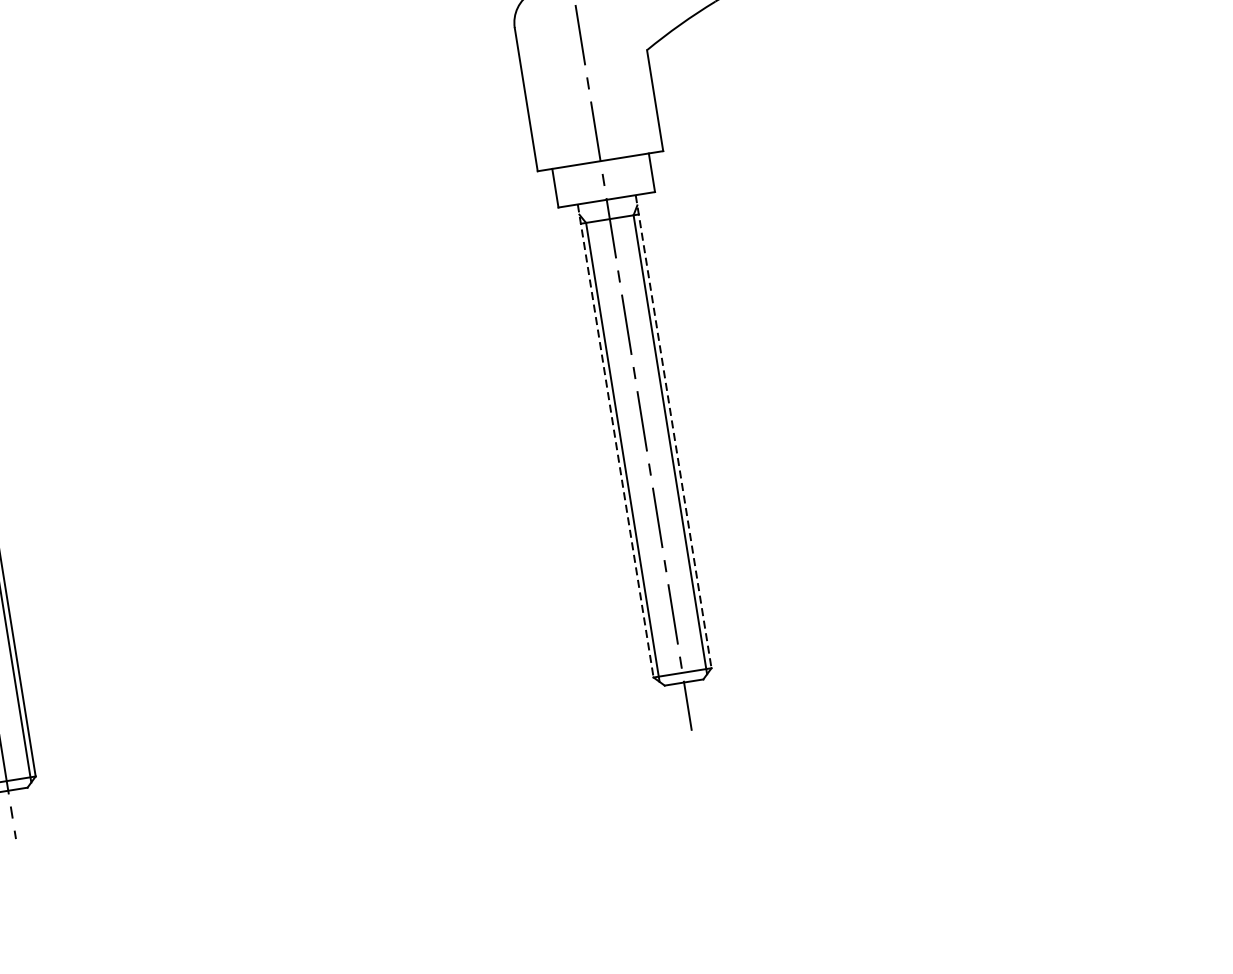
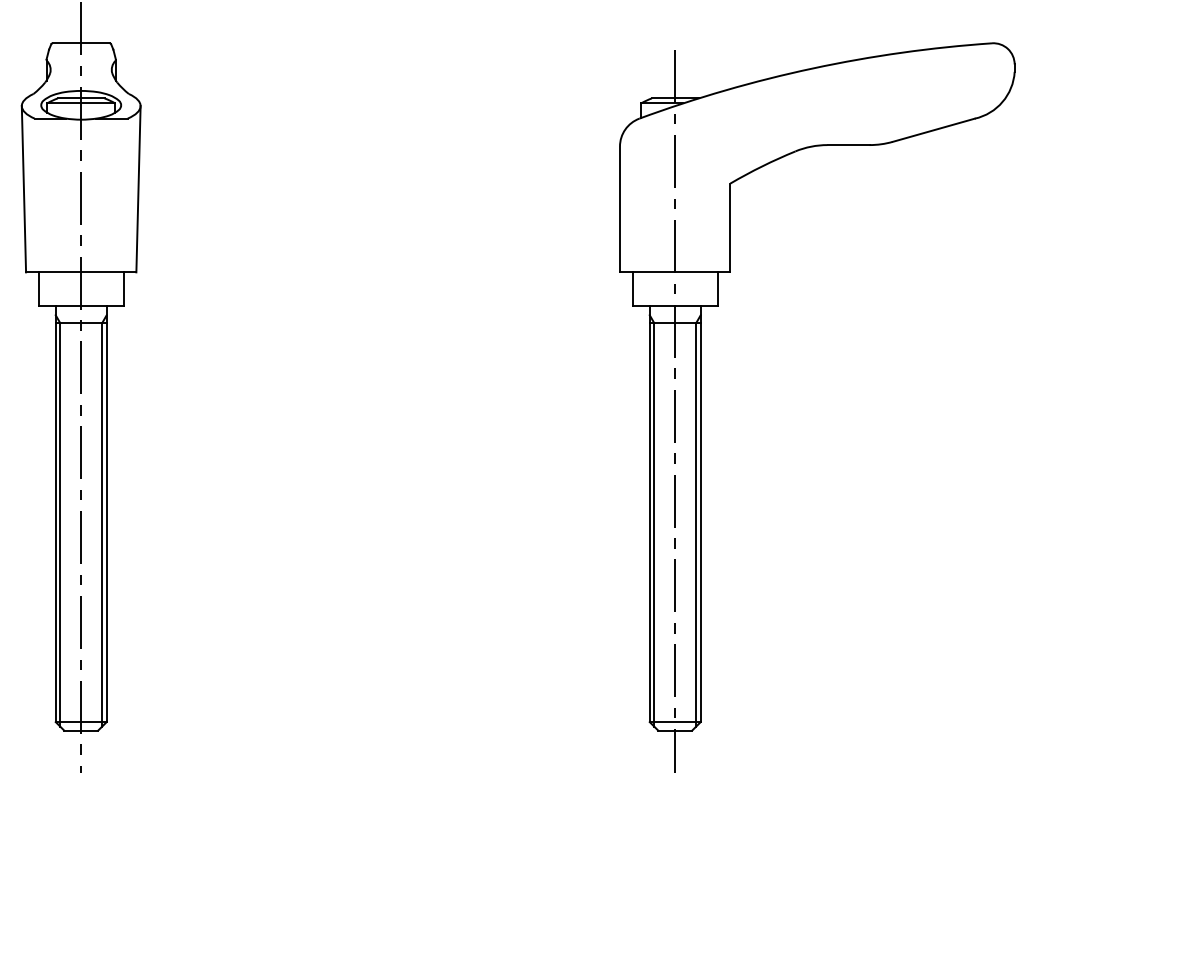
line: (673, 432) -> (700, 514), dashed -> solid
line: (615, 441) -> (649, 514), dashed -> solid

